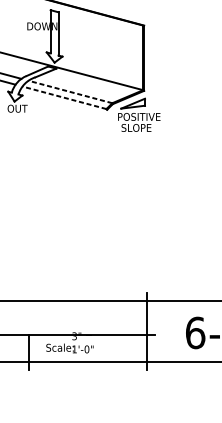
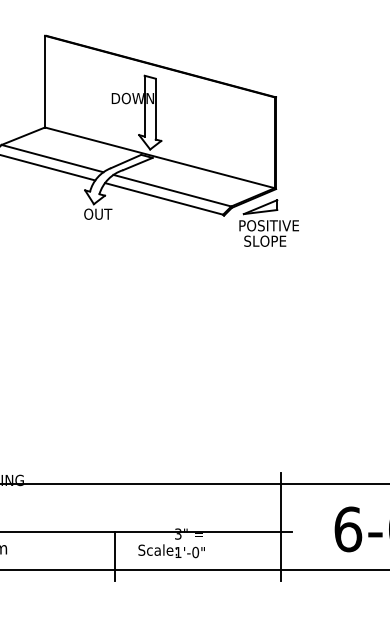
line: (70, 91) -> (172, 190), dashed -> solid
line: (64, 97) -> (163, 198), dashed -> solid

